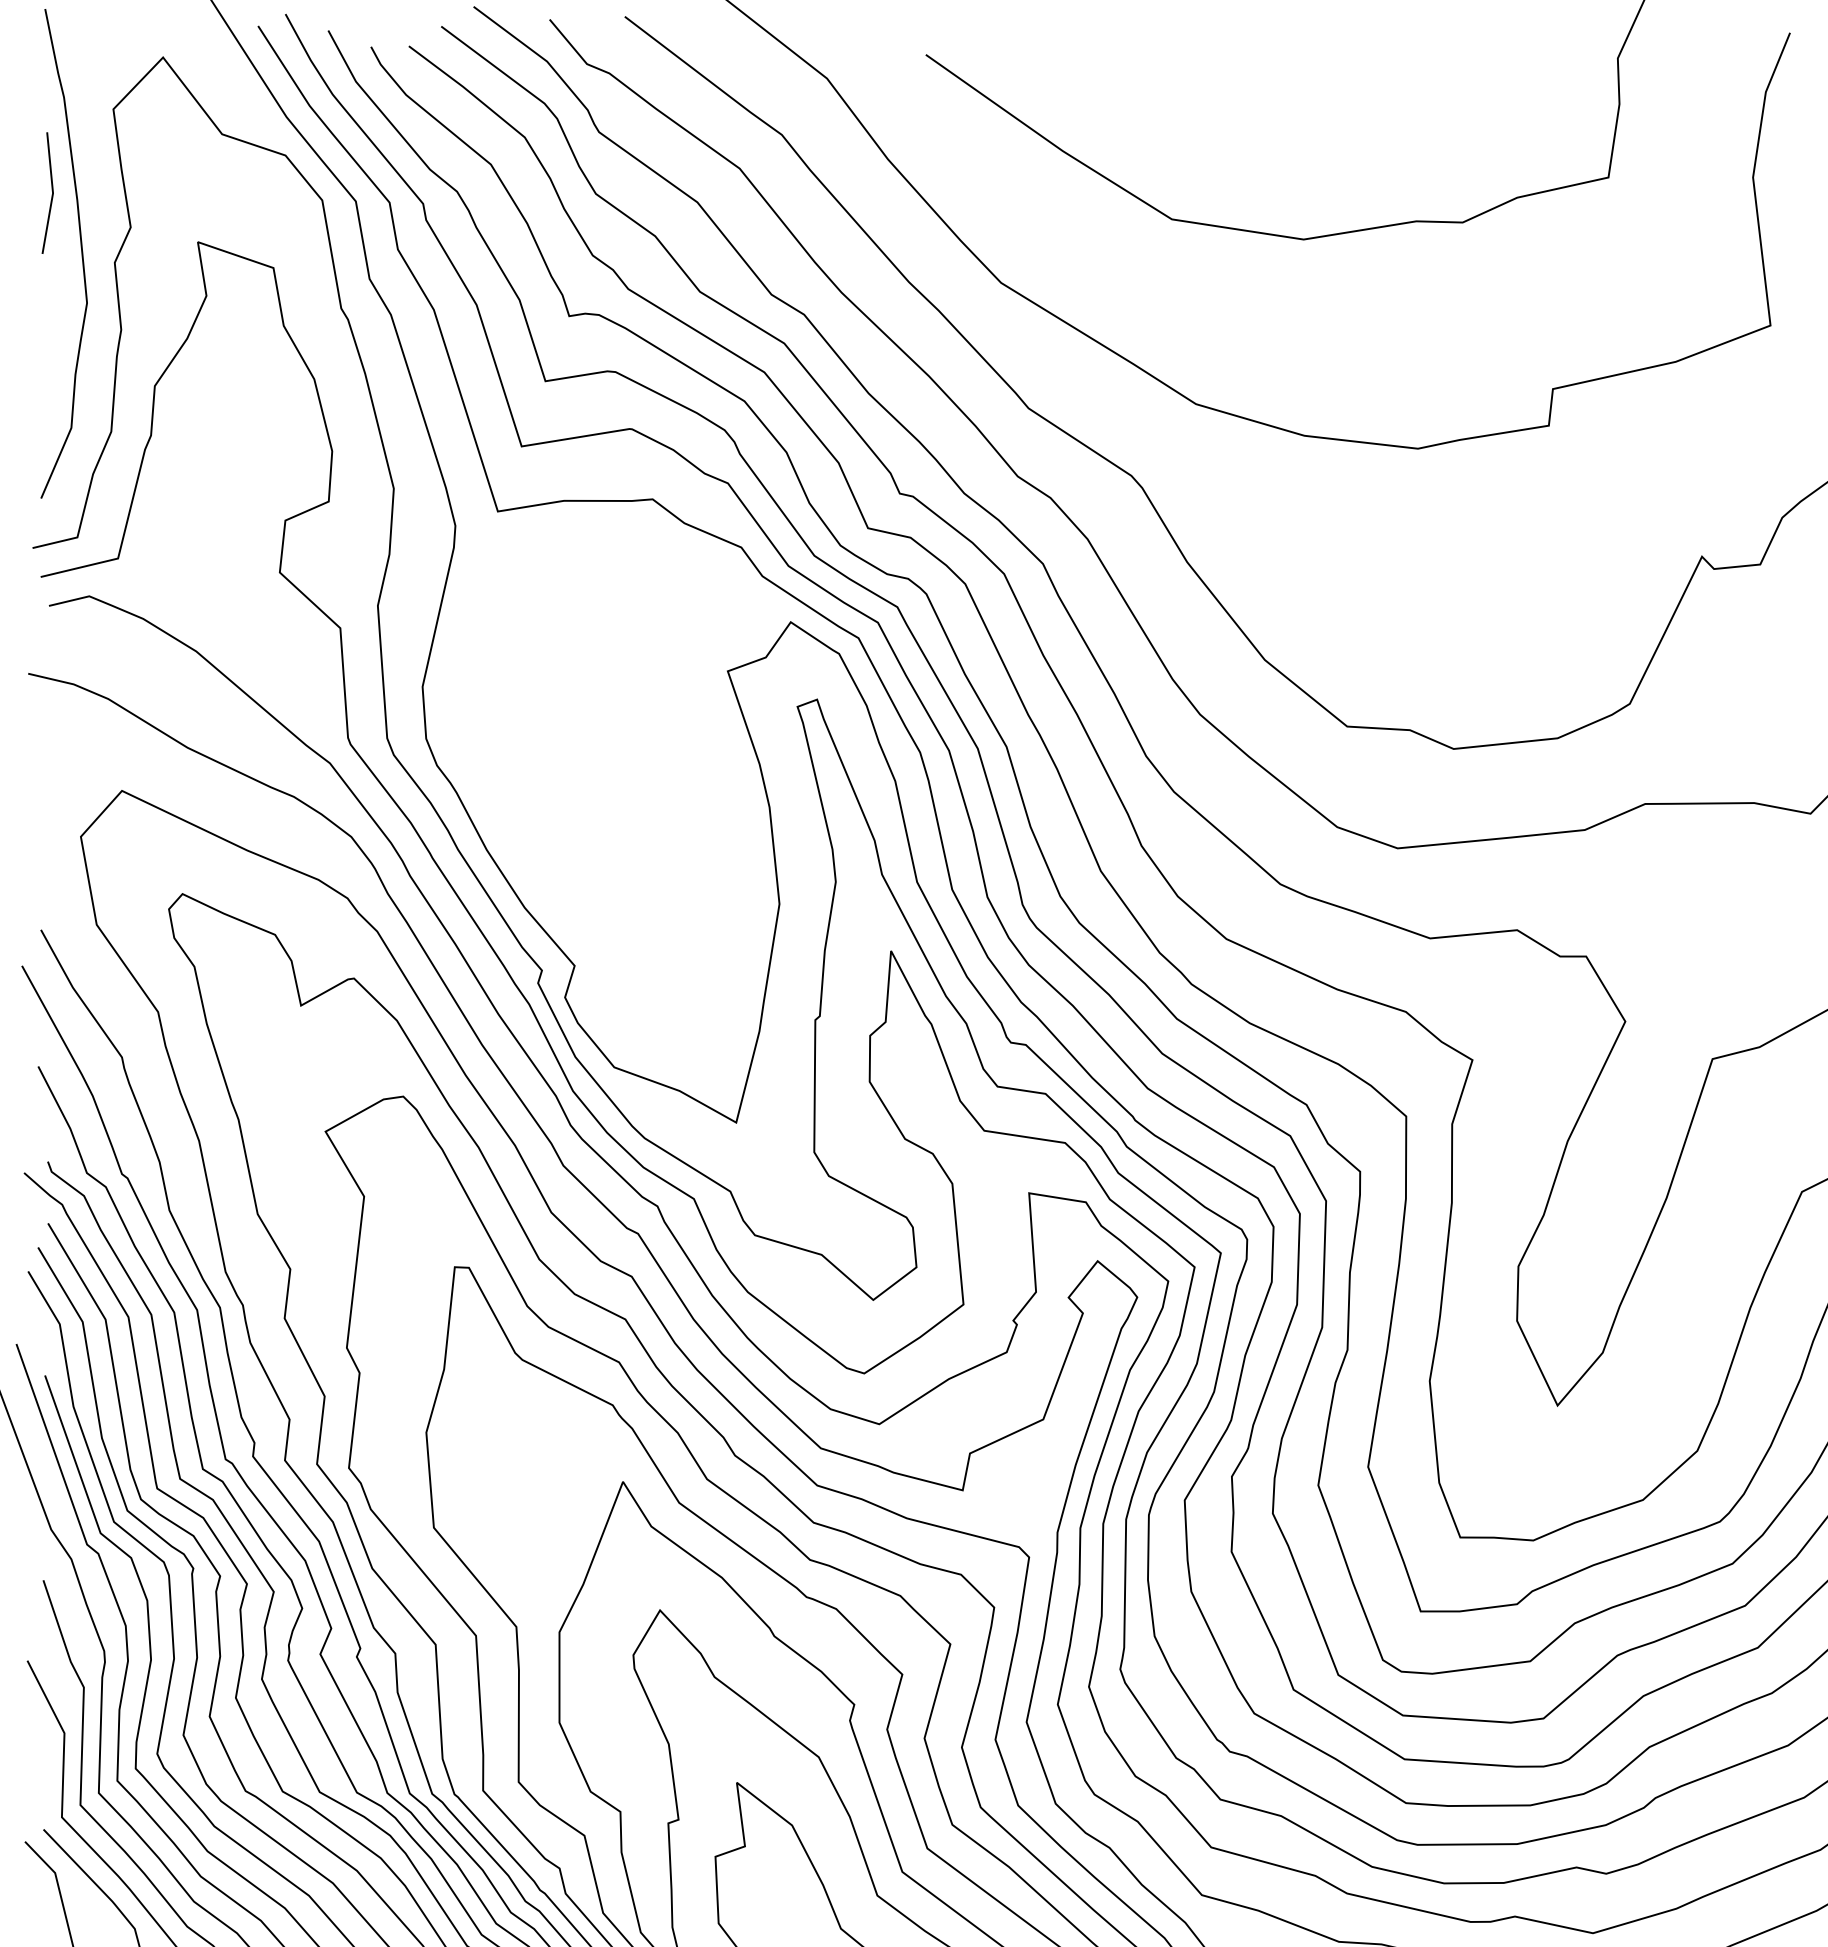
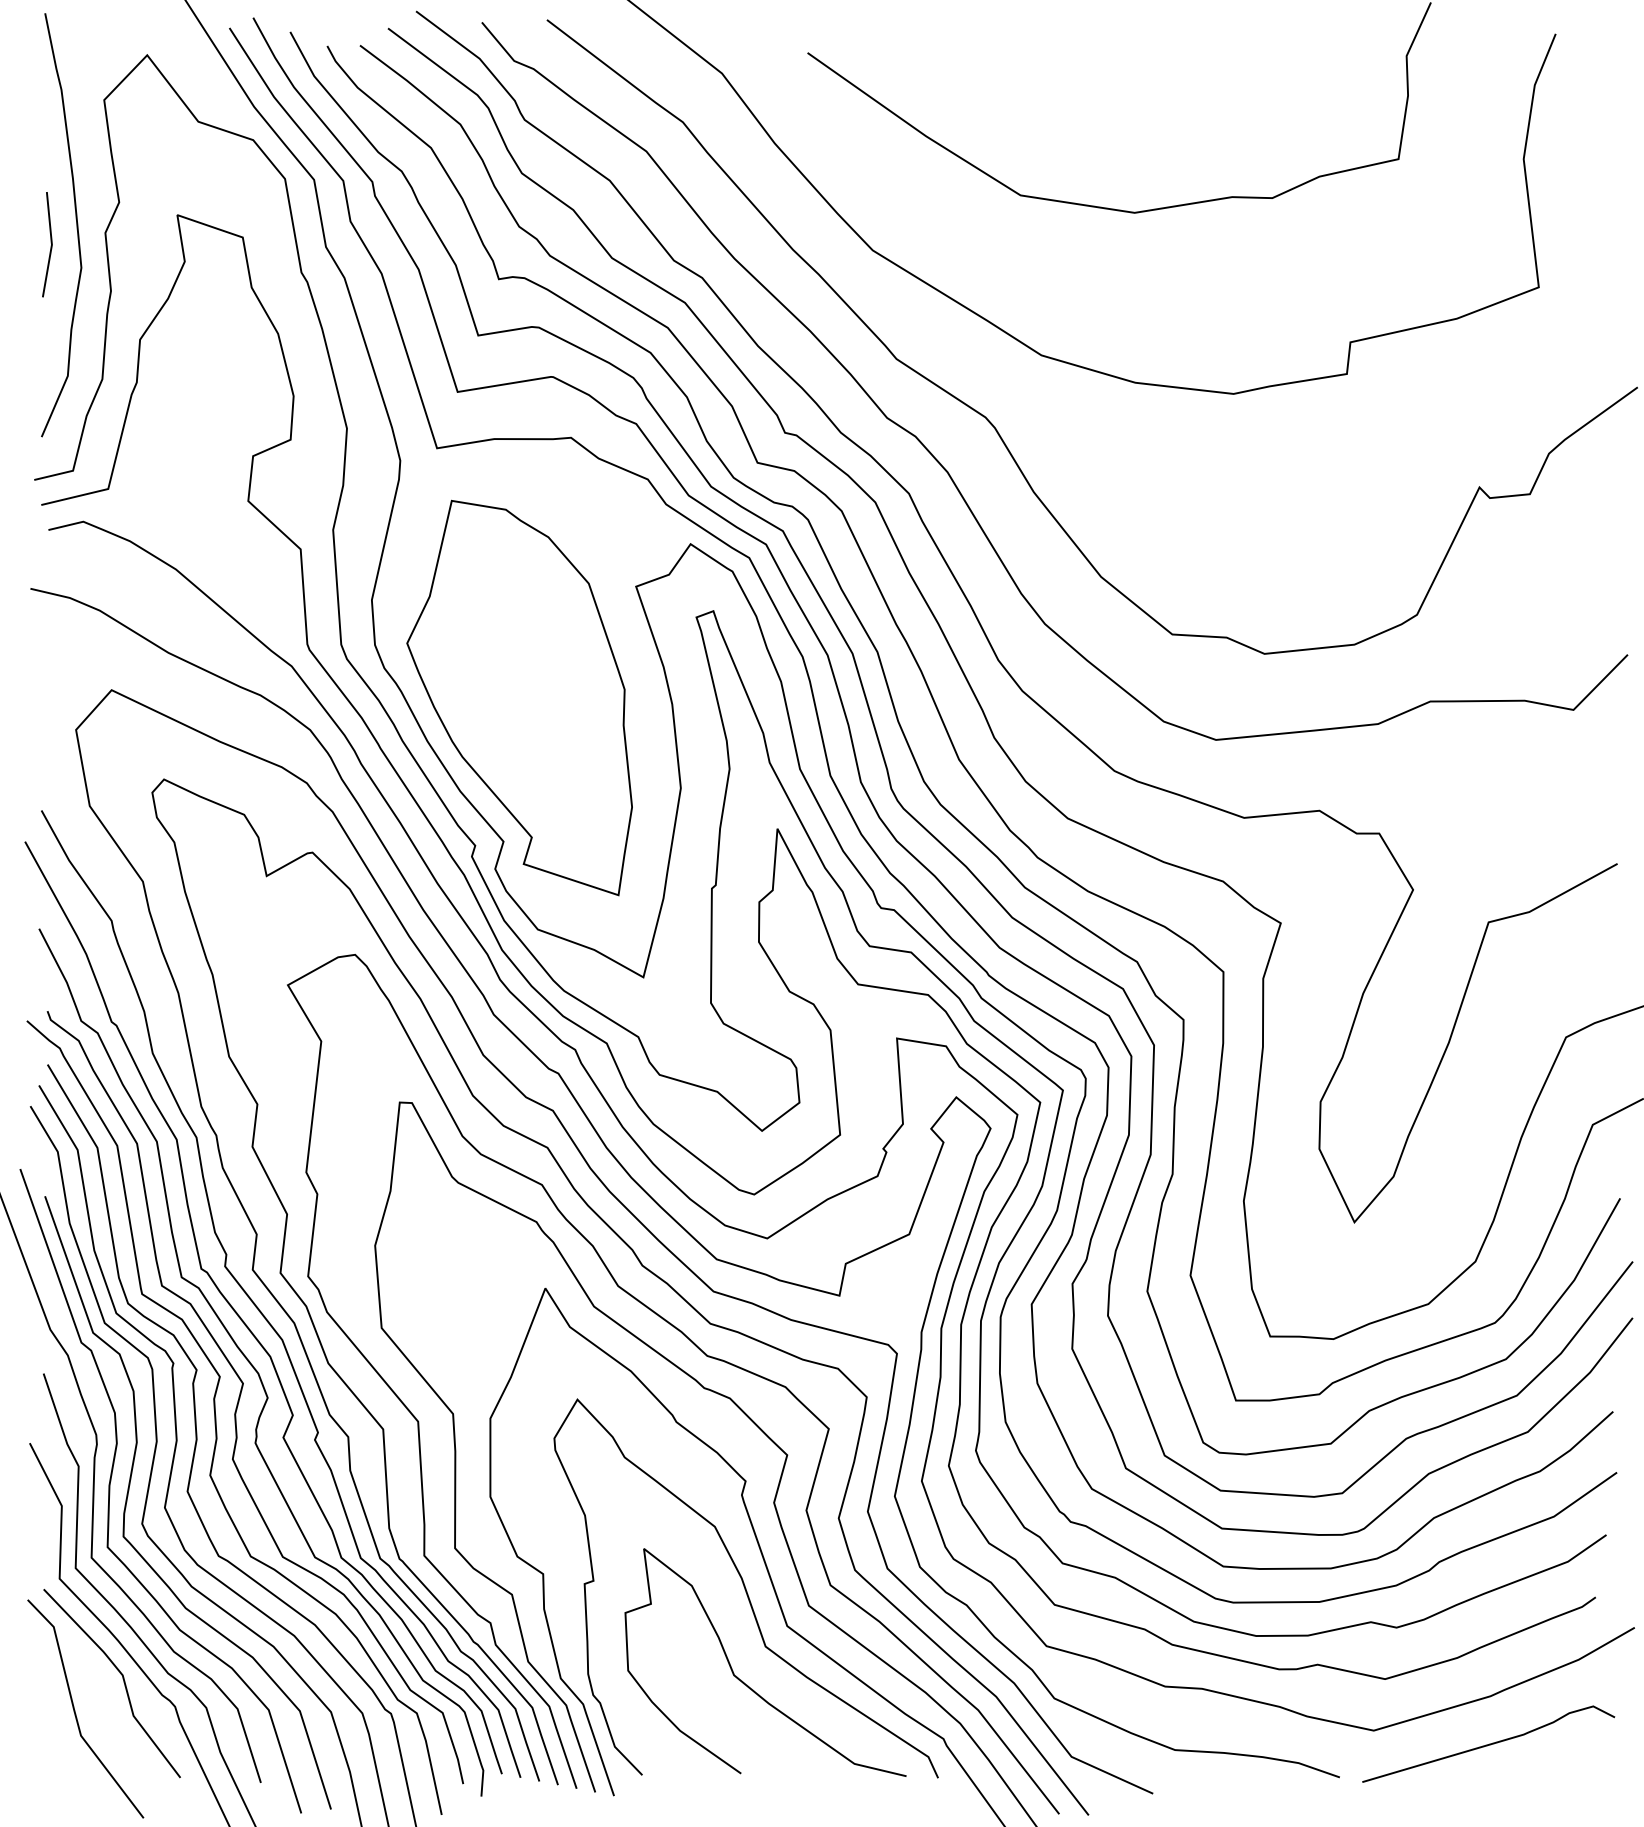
line: (51, 191) -> (50, 243), moved
part: (593, 799) -> (519, 697), added

